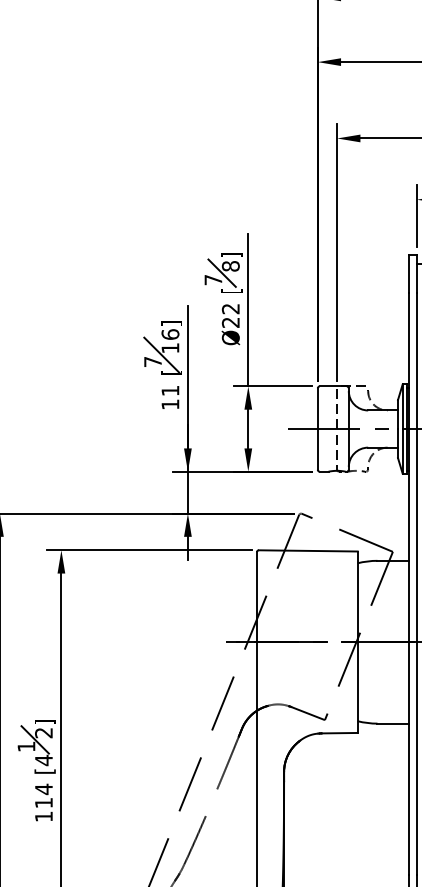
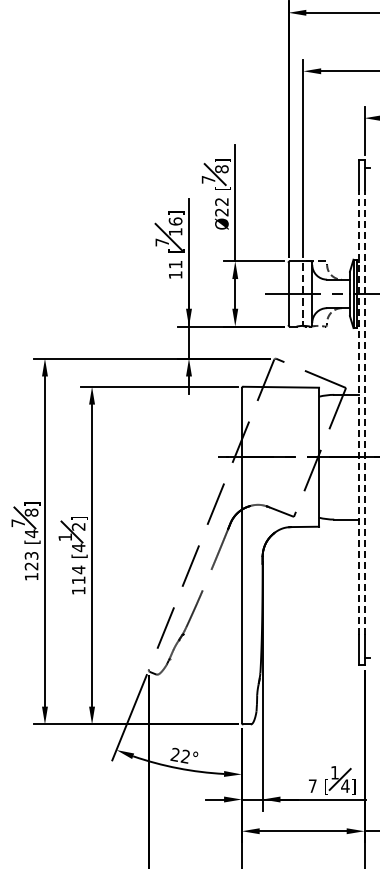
line: (409, 583) -> (358, 412), solid -> dashed
line: (417, 583) -> (364, 412), solid -> dashed

